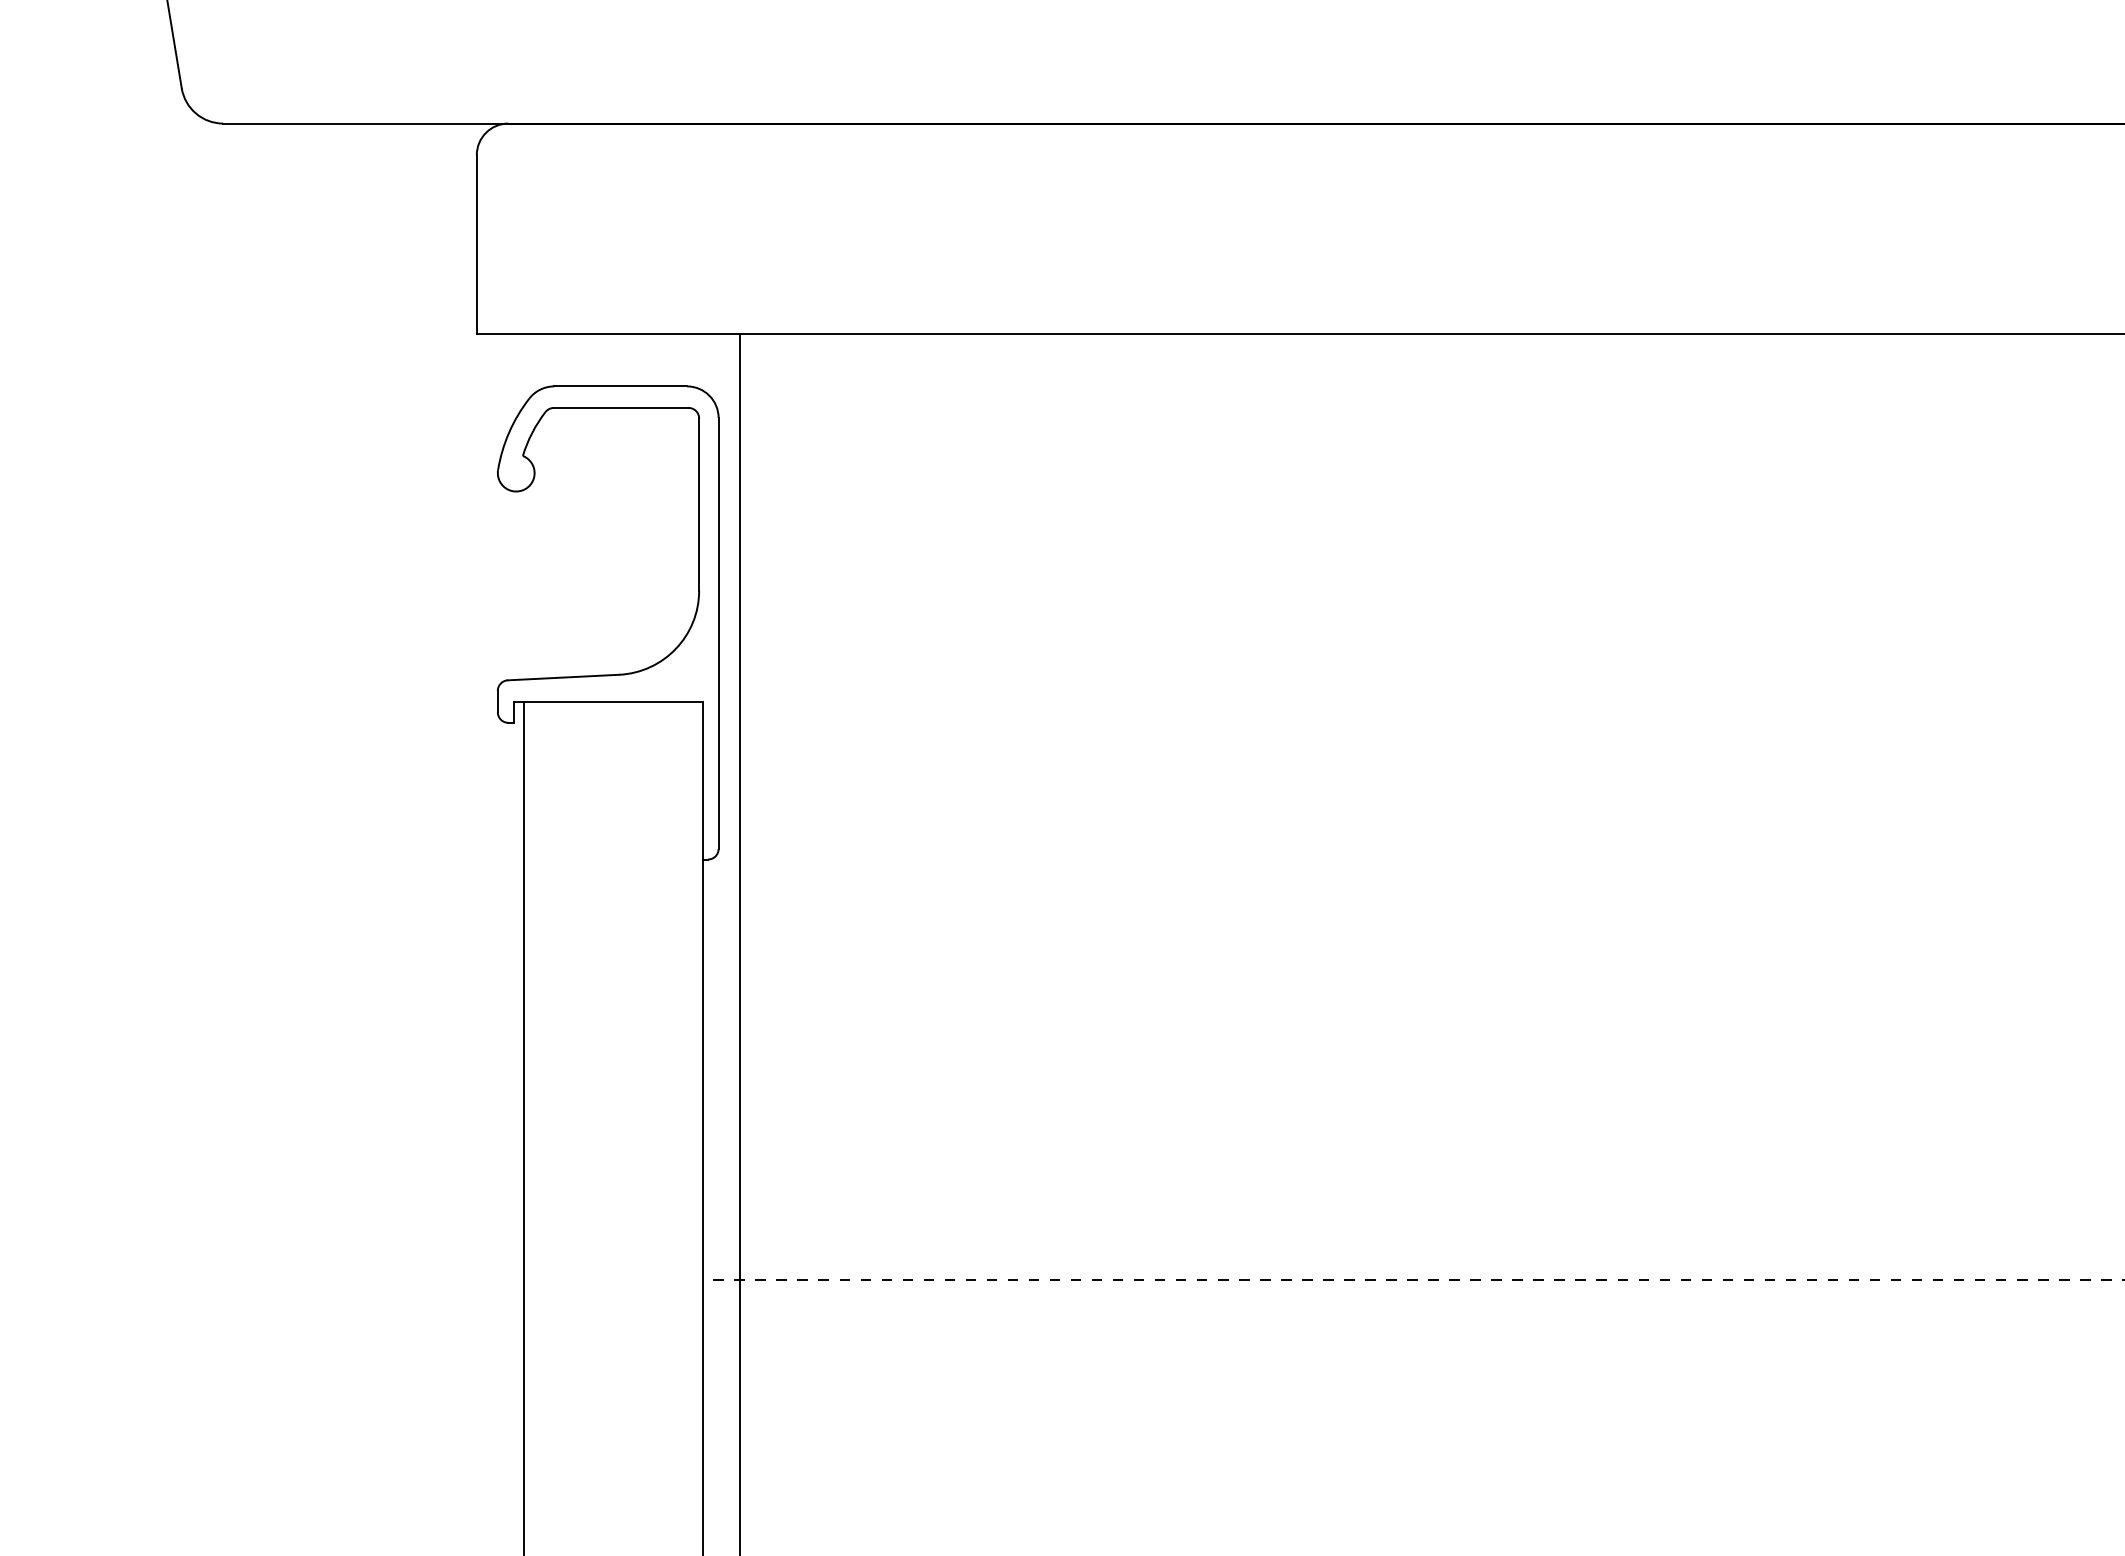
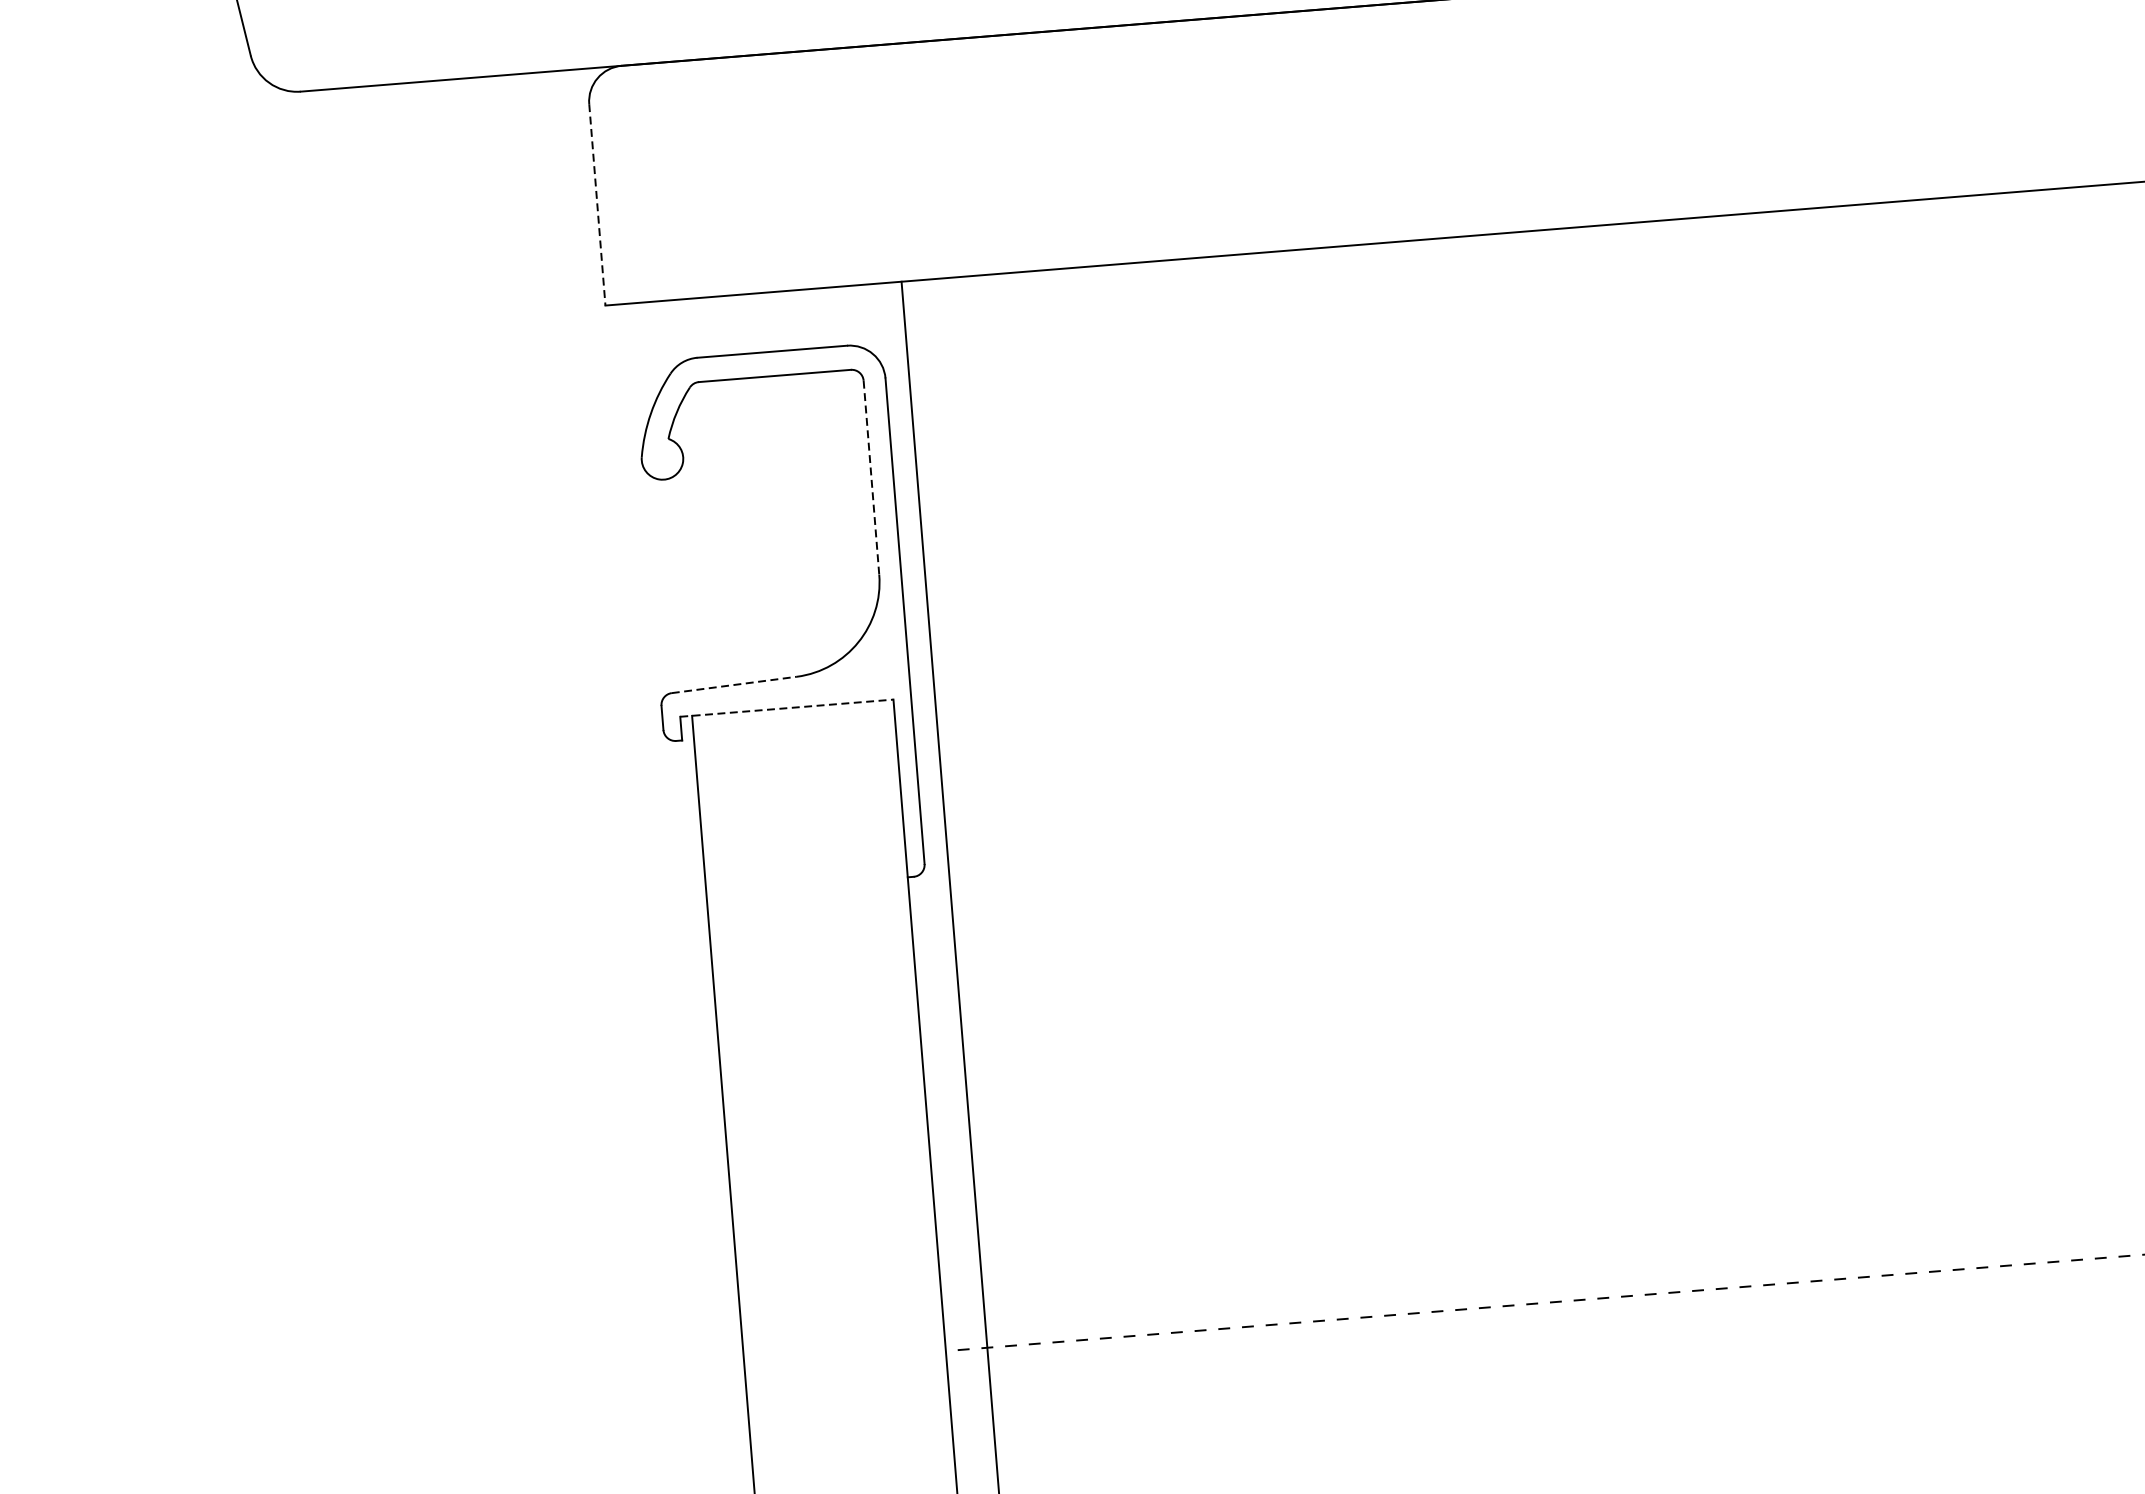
line: (476, 244) -> (597, 204), solid -> dashed
line: (699, 505) -> (871, 478), solid -> dashed
line: (563, 677) -> (734, 684), solid -> dashed
line: (608, 701) -> (787, 707), solid -> dashed

